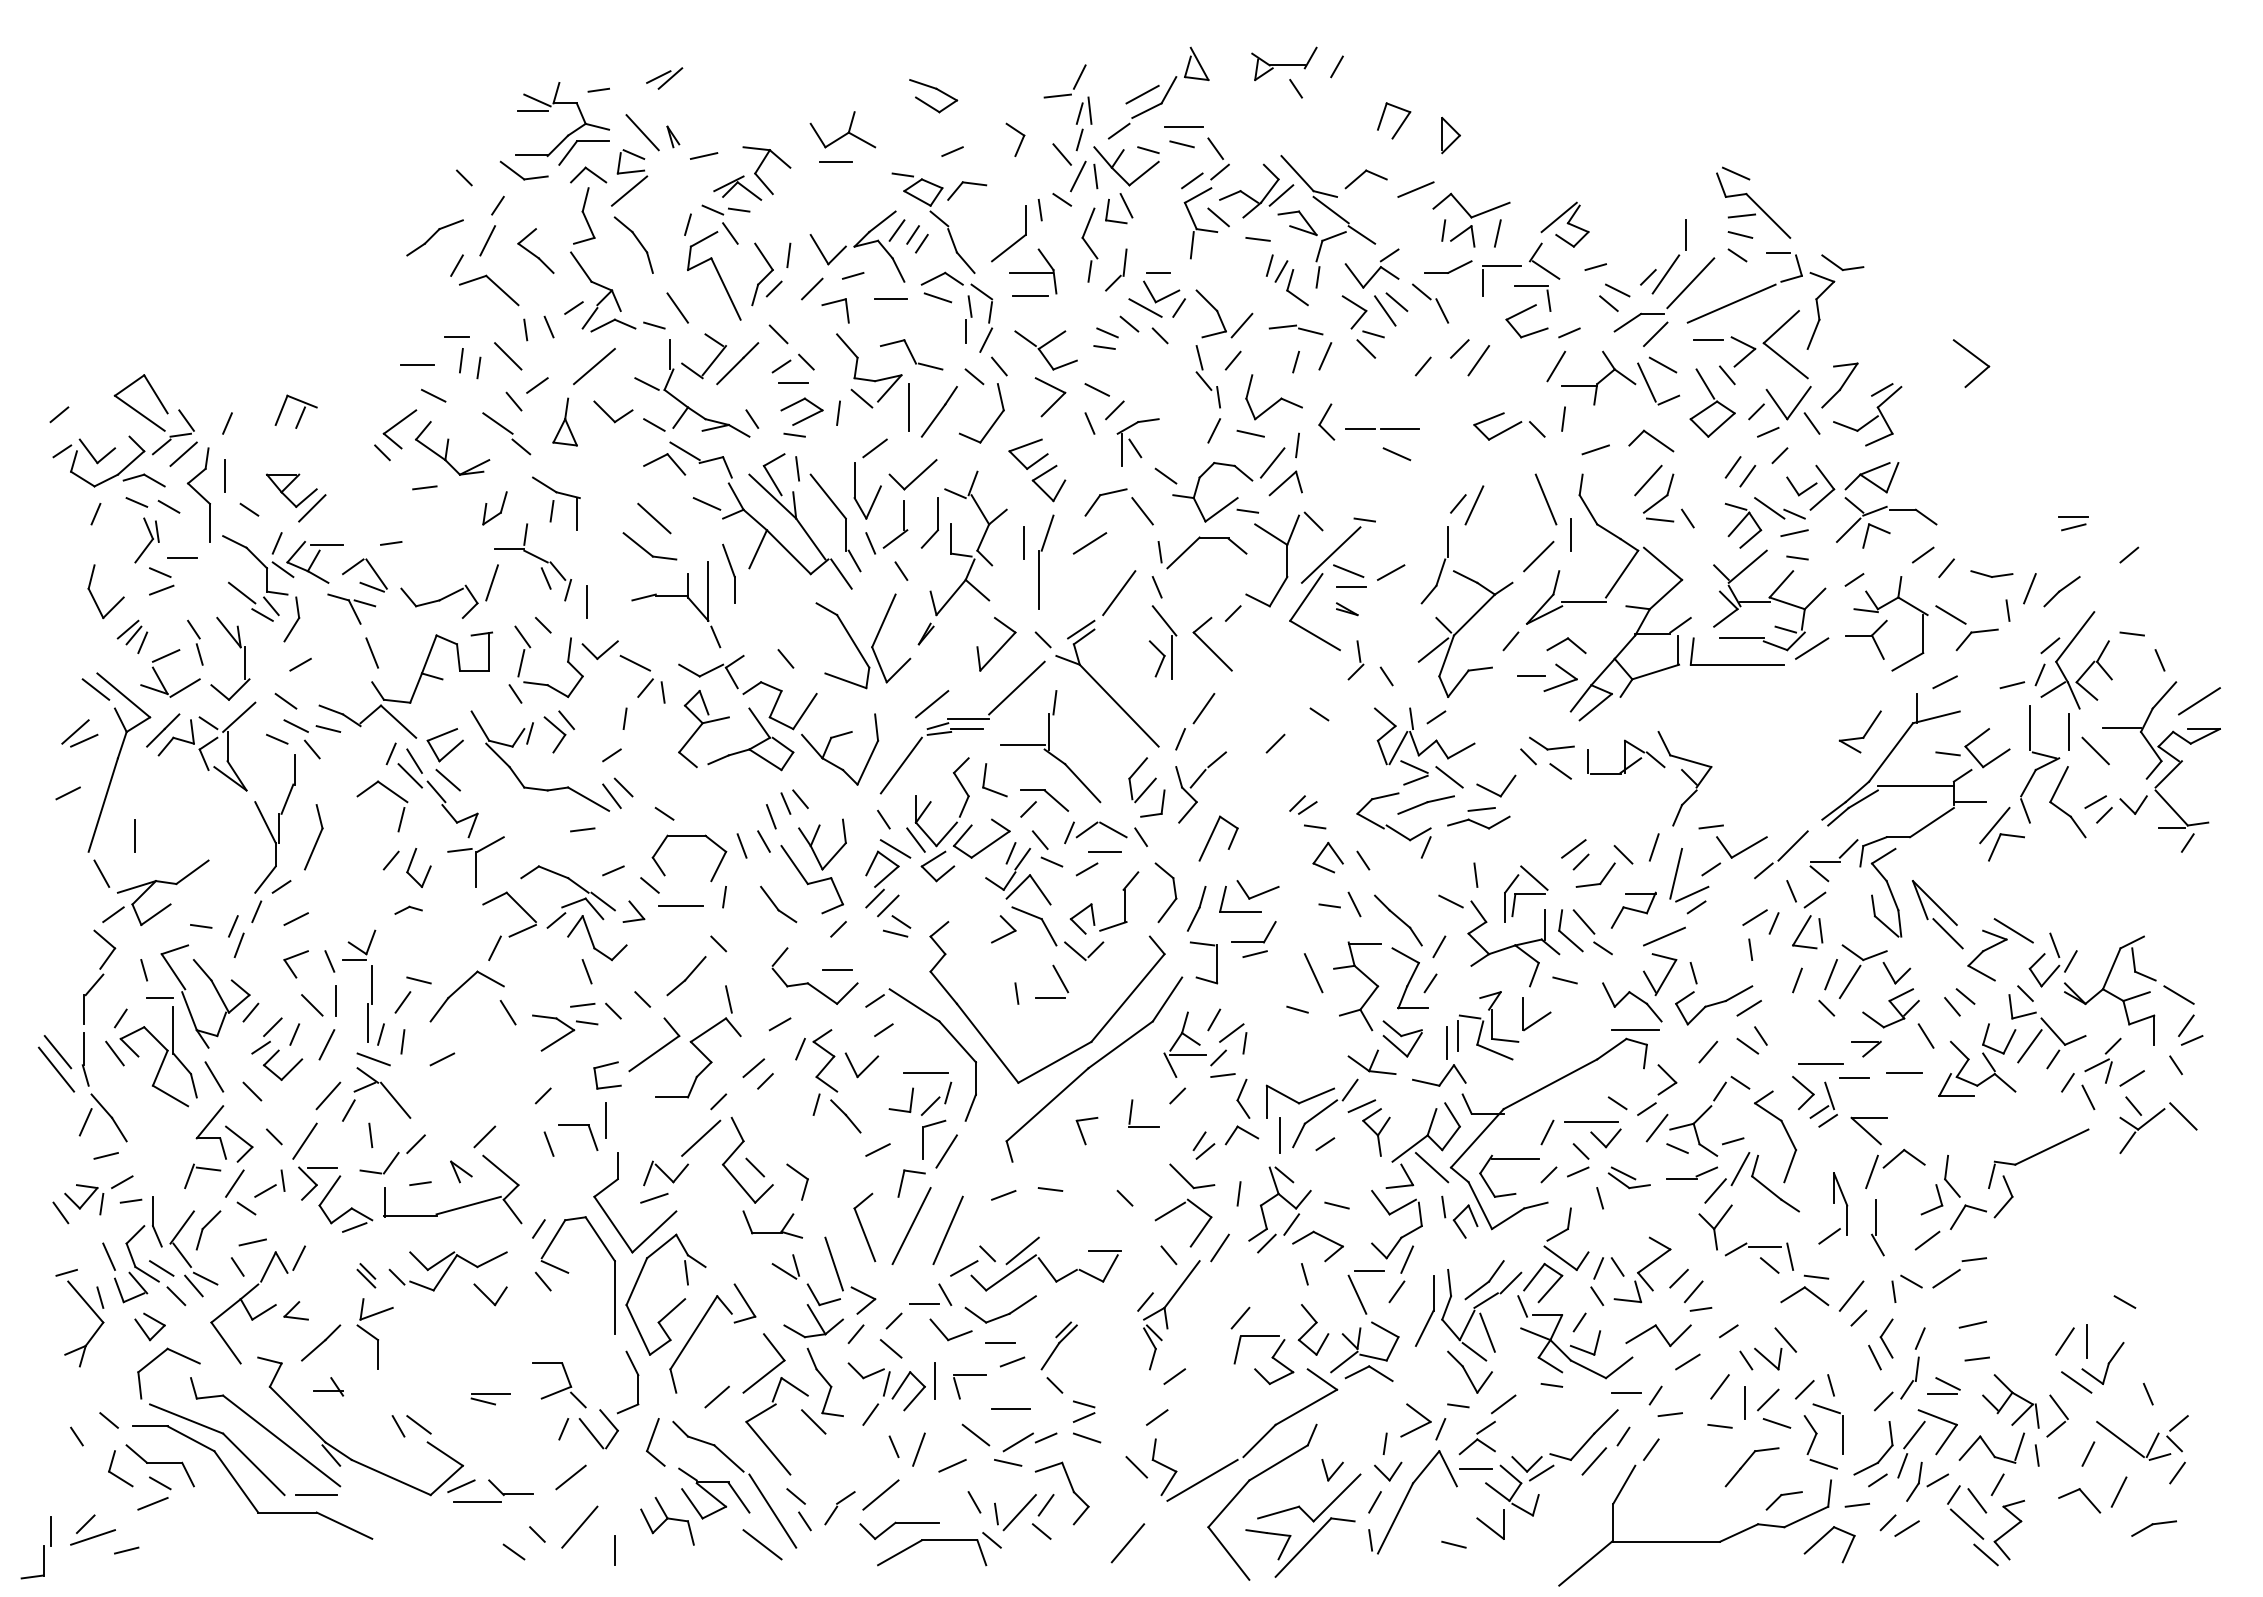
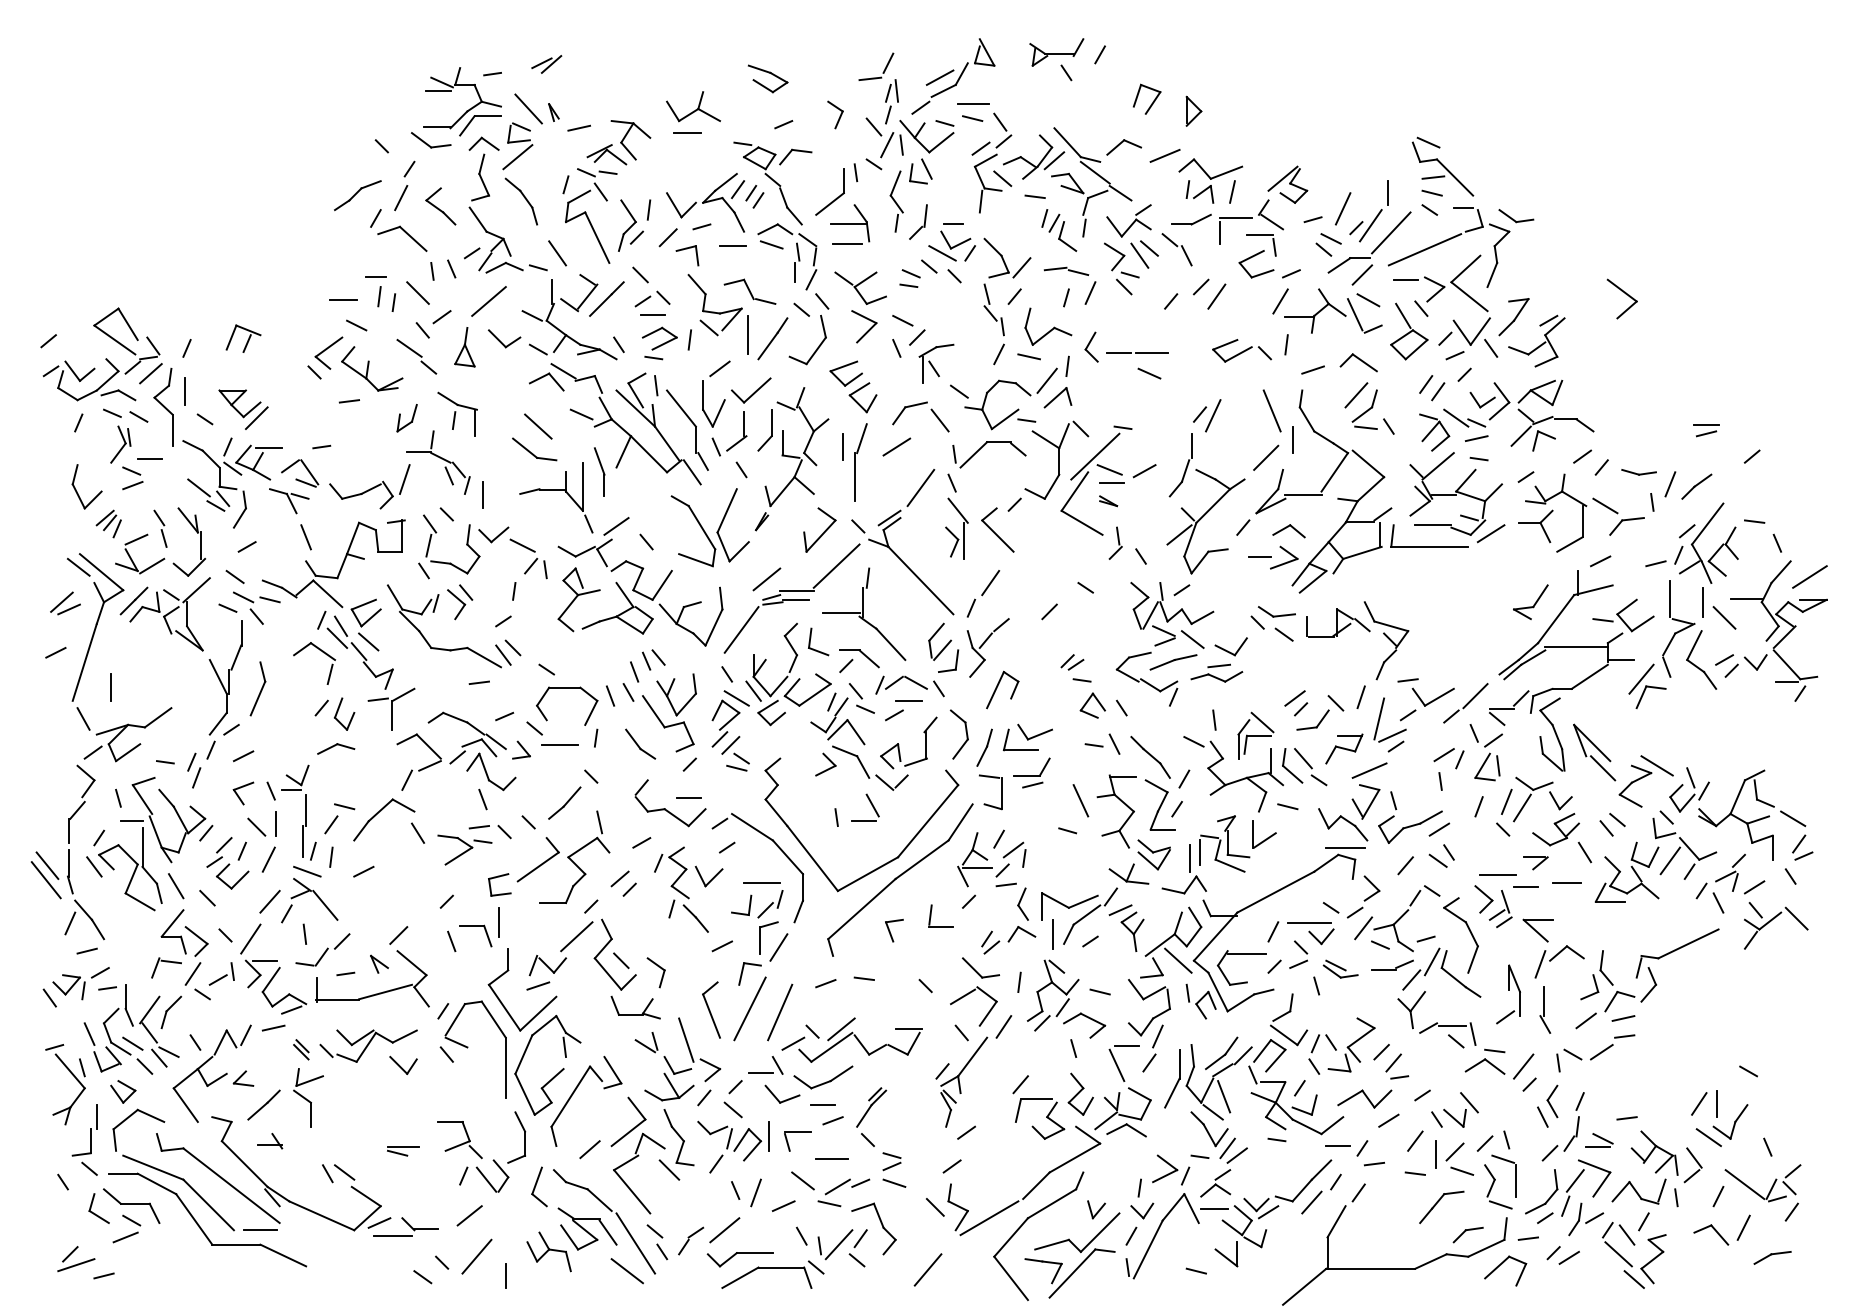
line: (1632, 253) -> (1343, 208), added
line: (749, 639) -> (616, 526), added
part: (408, 910) -> (335, 749), size x1.67
line: (252, 1242) -> (273, 1028), moved
line: (1972, 1324) -> (1623, 1018), moved
line: (1491, 1395) -> (1227, 1148), added
part: (43, 1547) -> (90, 1130), moved

